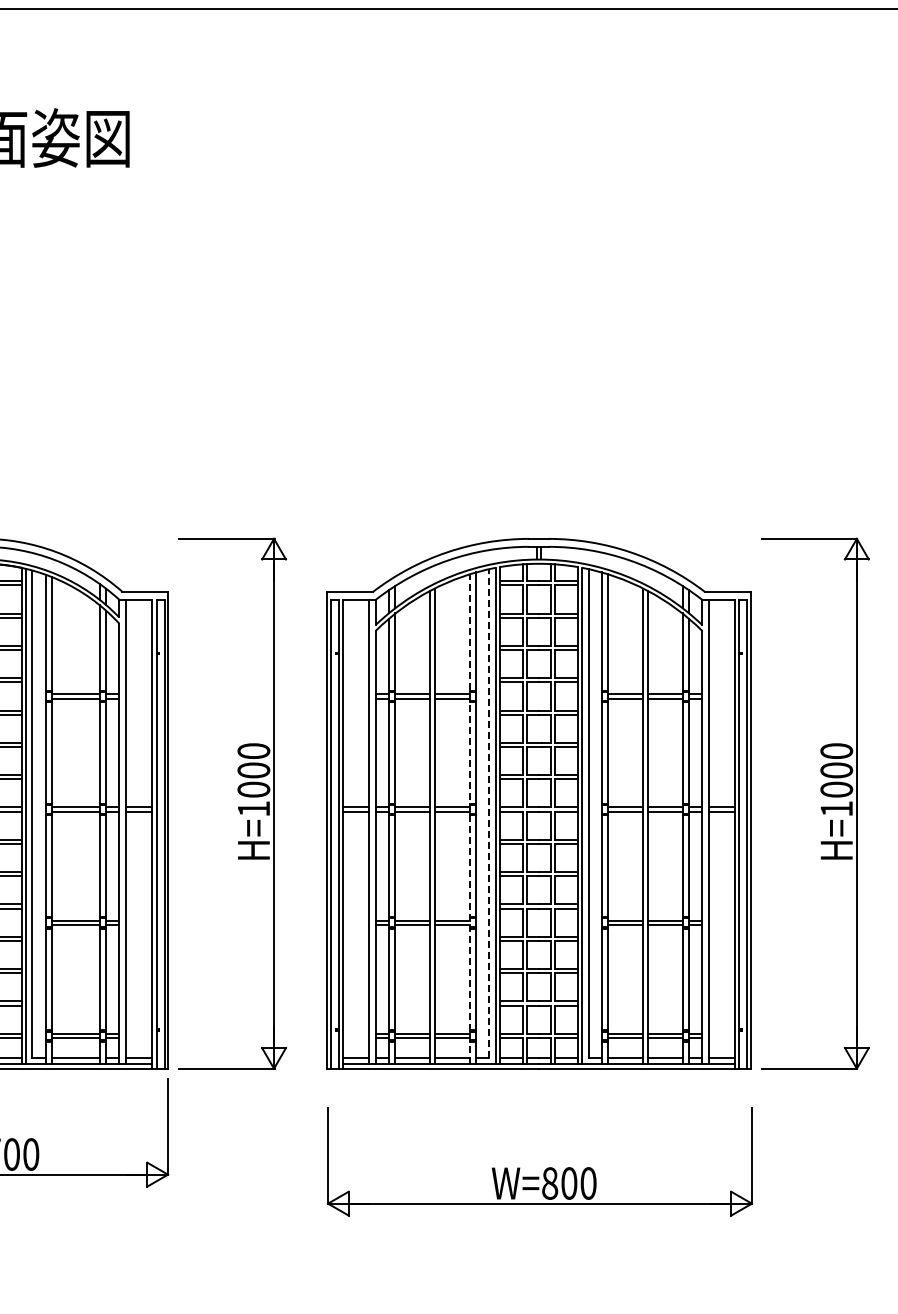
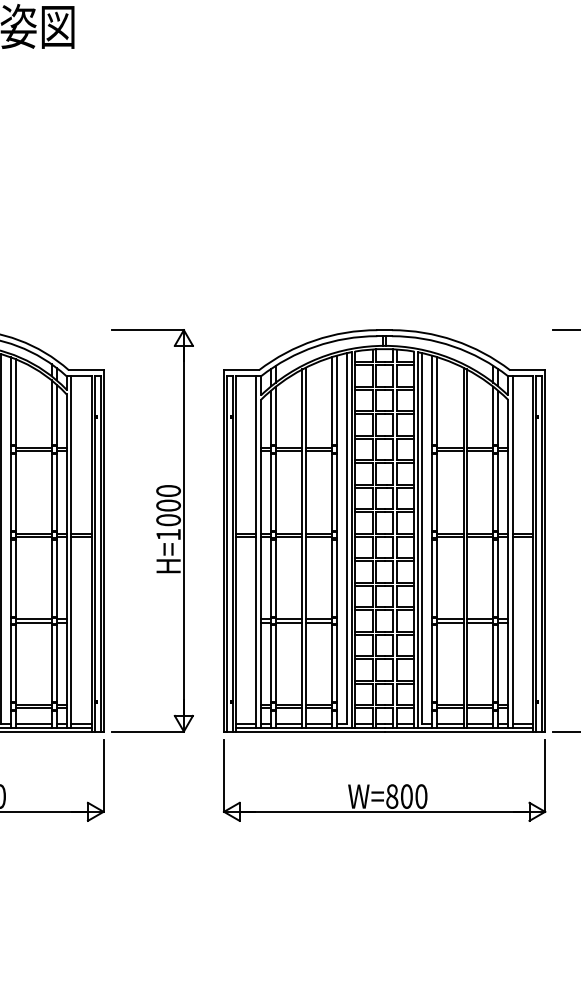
line: (489, 813) -> (347, 538), dashed -> solid
line: (469, 819) -> (331, 542), dashed -> solid
part: (546, 1168) -> (389, 785), moved

